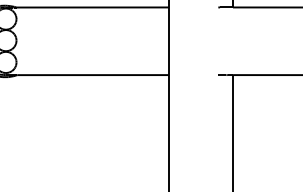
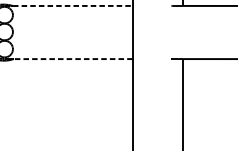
line: (93, 7) -> (73, 5), solid -> dashed
line: (93, 75) -> (73, 59), solid -> dashed

